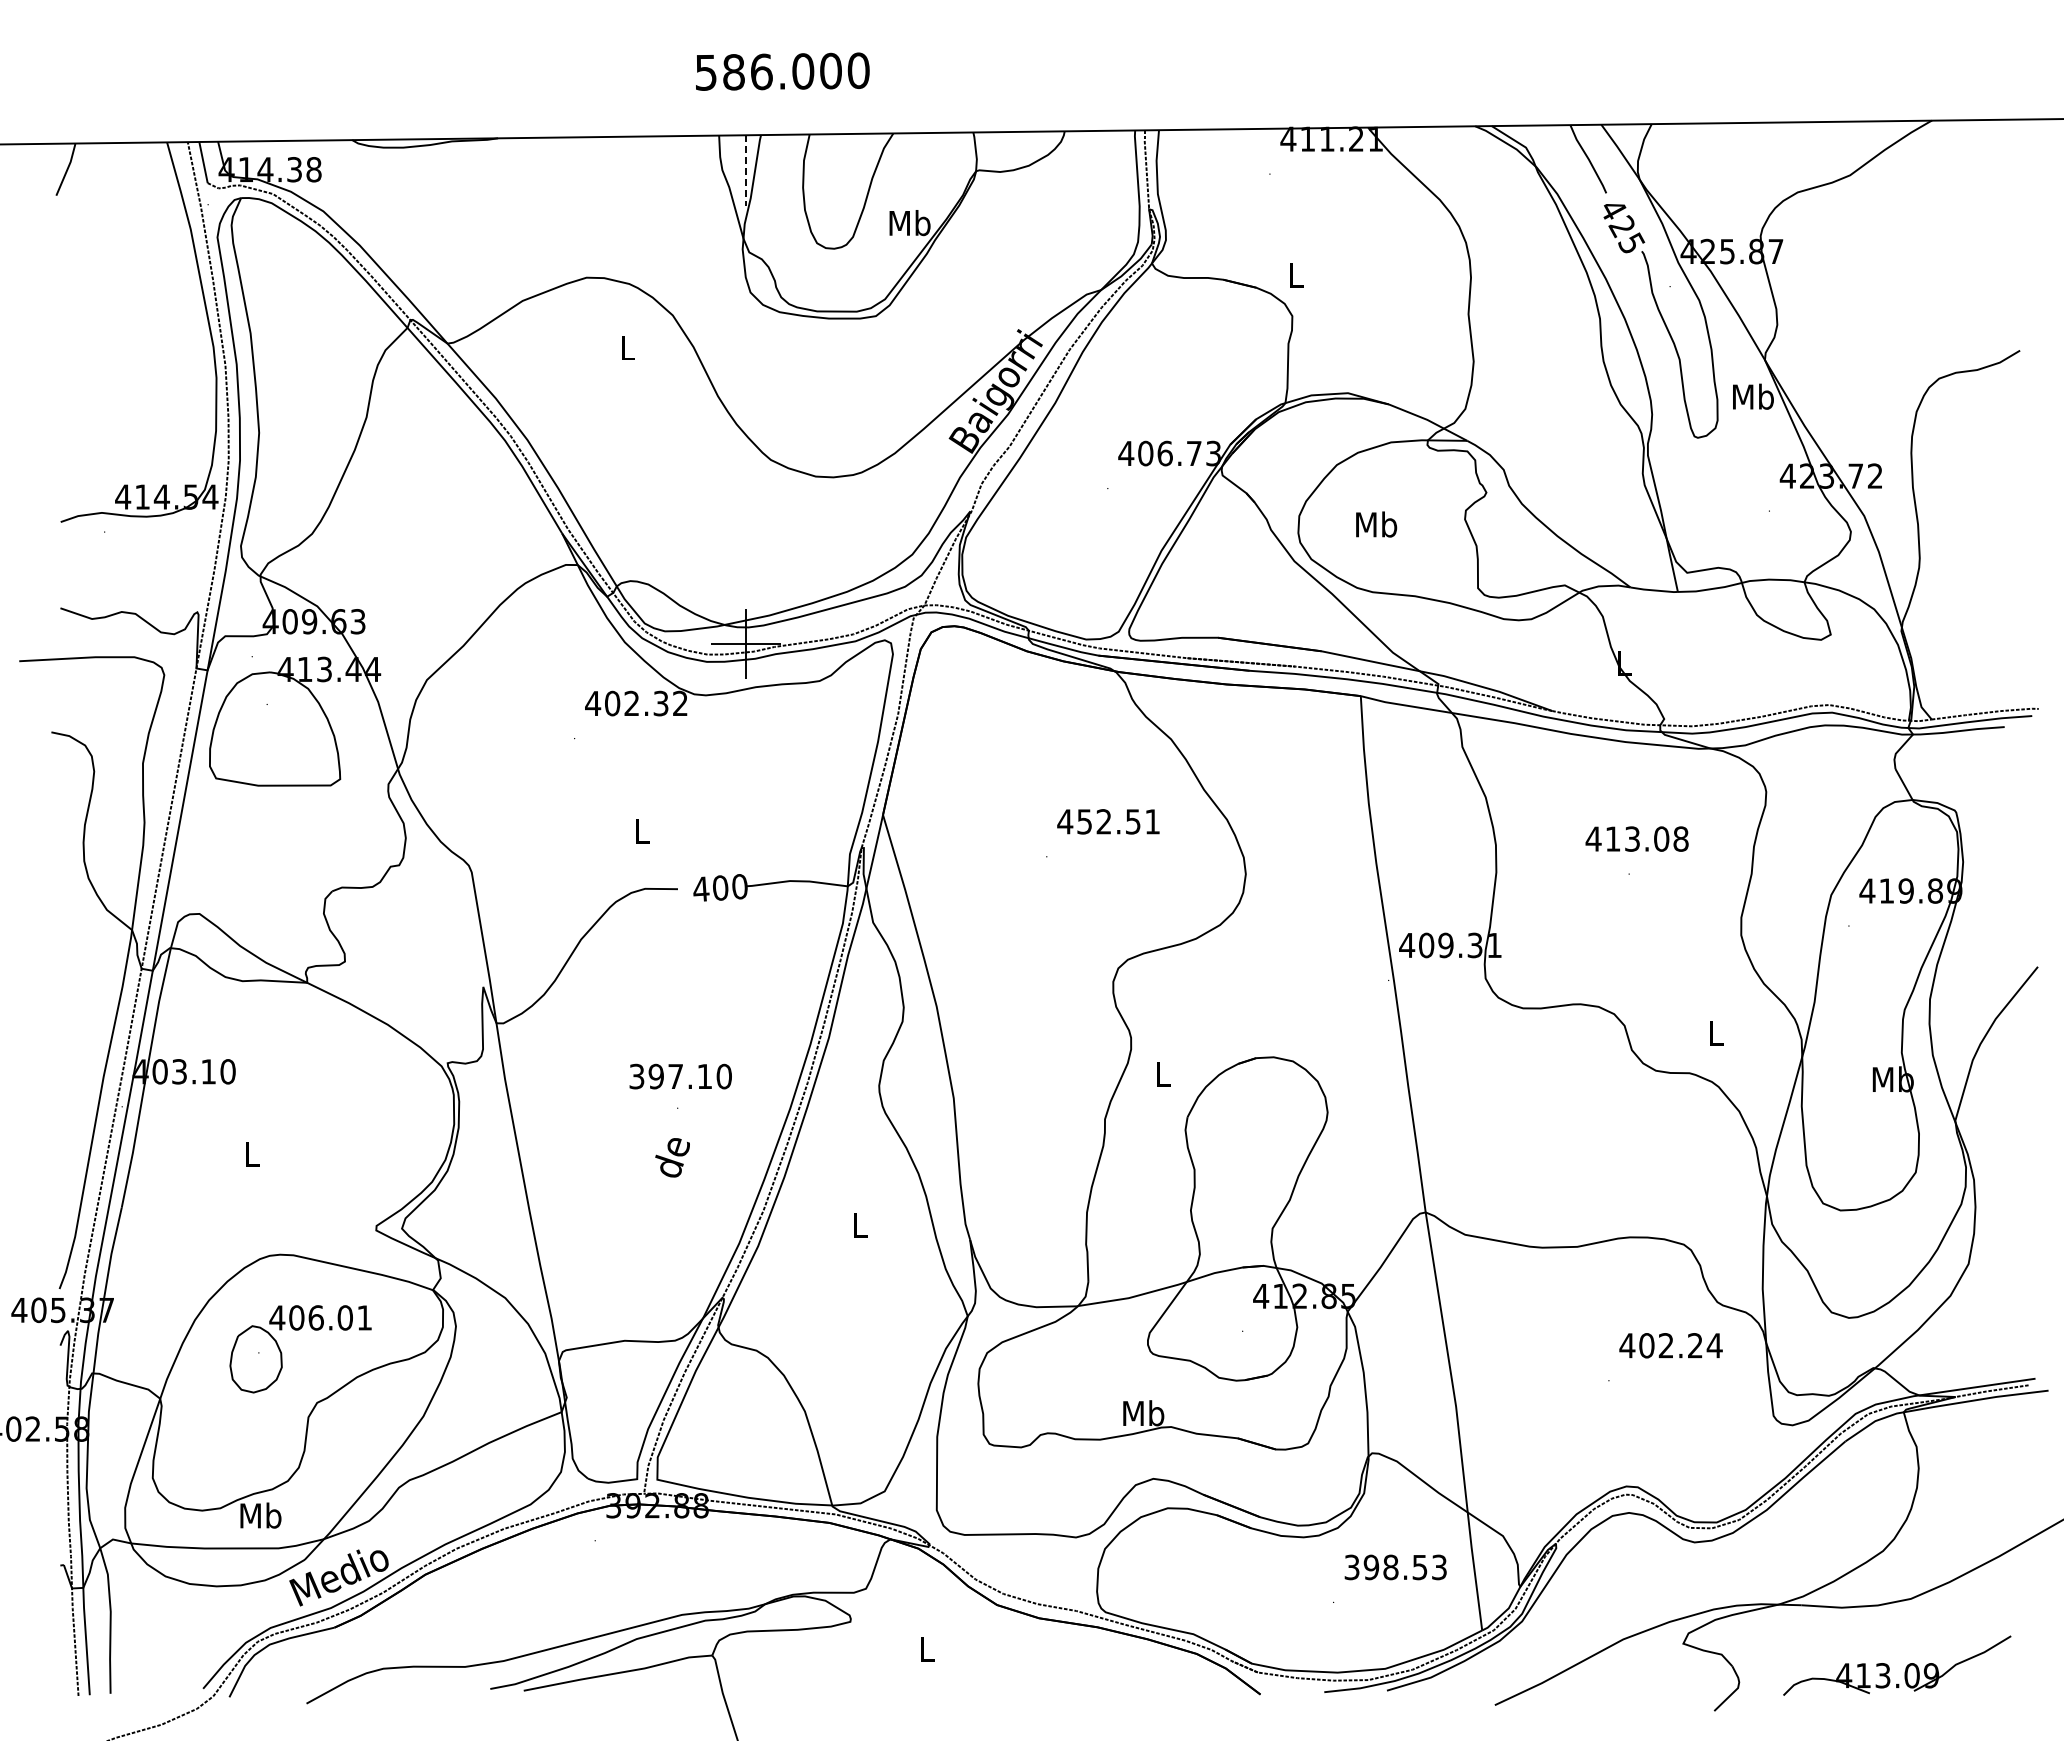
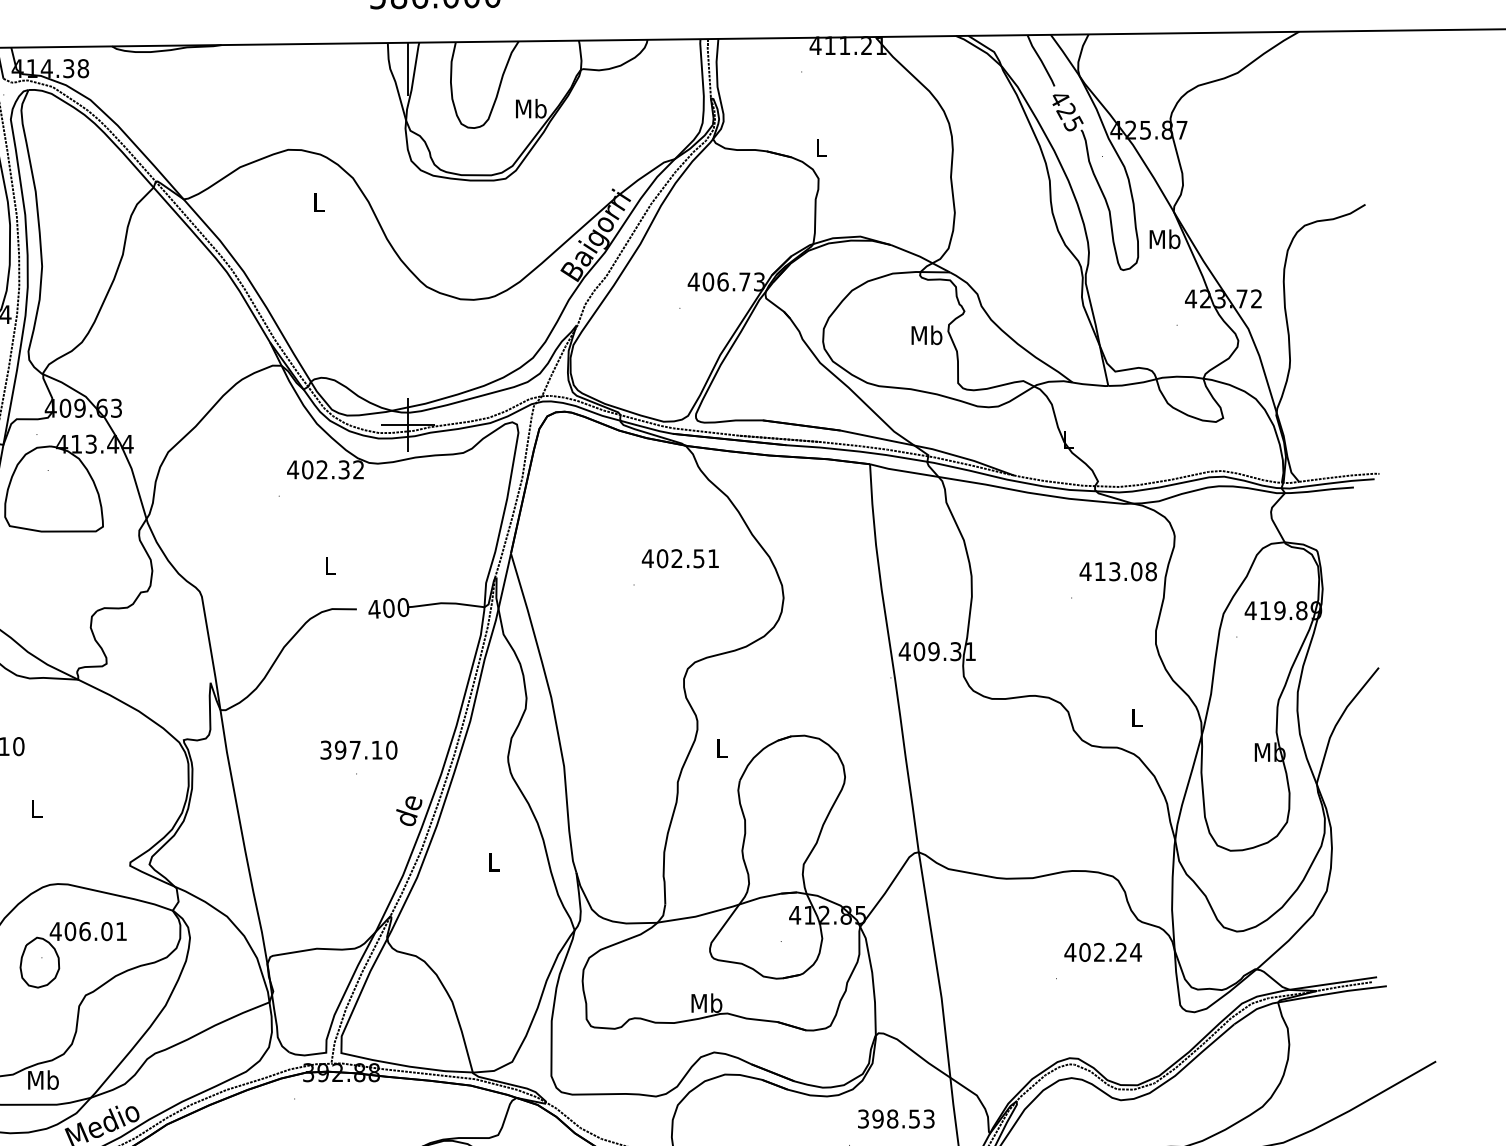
line: (745, 171) -> (407, 70), dashed -> solid
text: (1376, 524) -> (926, 335), moved
text: (1084, 821) -> (662, 558), 452.51 -> 402.51
text: (1636, 838) -> (1117, 571), moved
text: (672, 1157) -> (409, 810), moved

